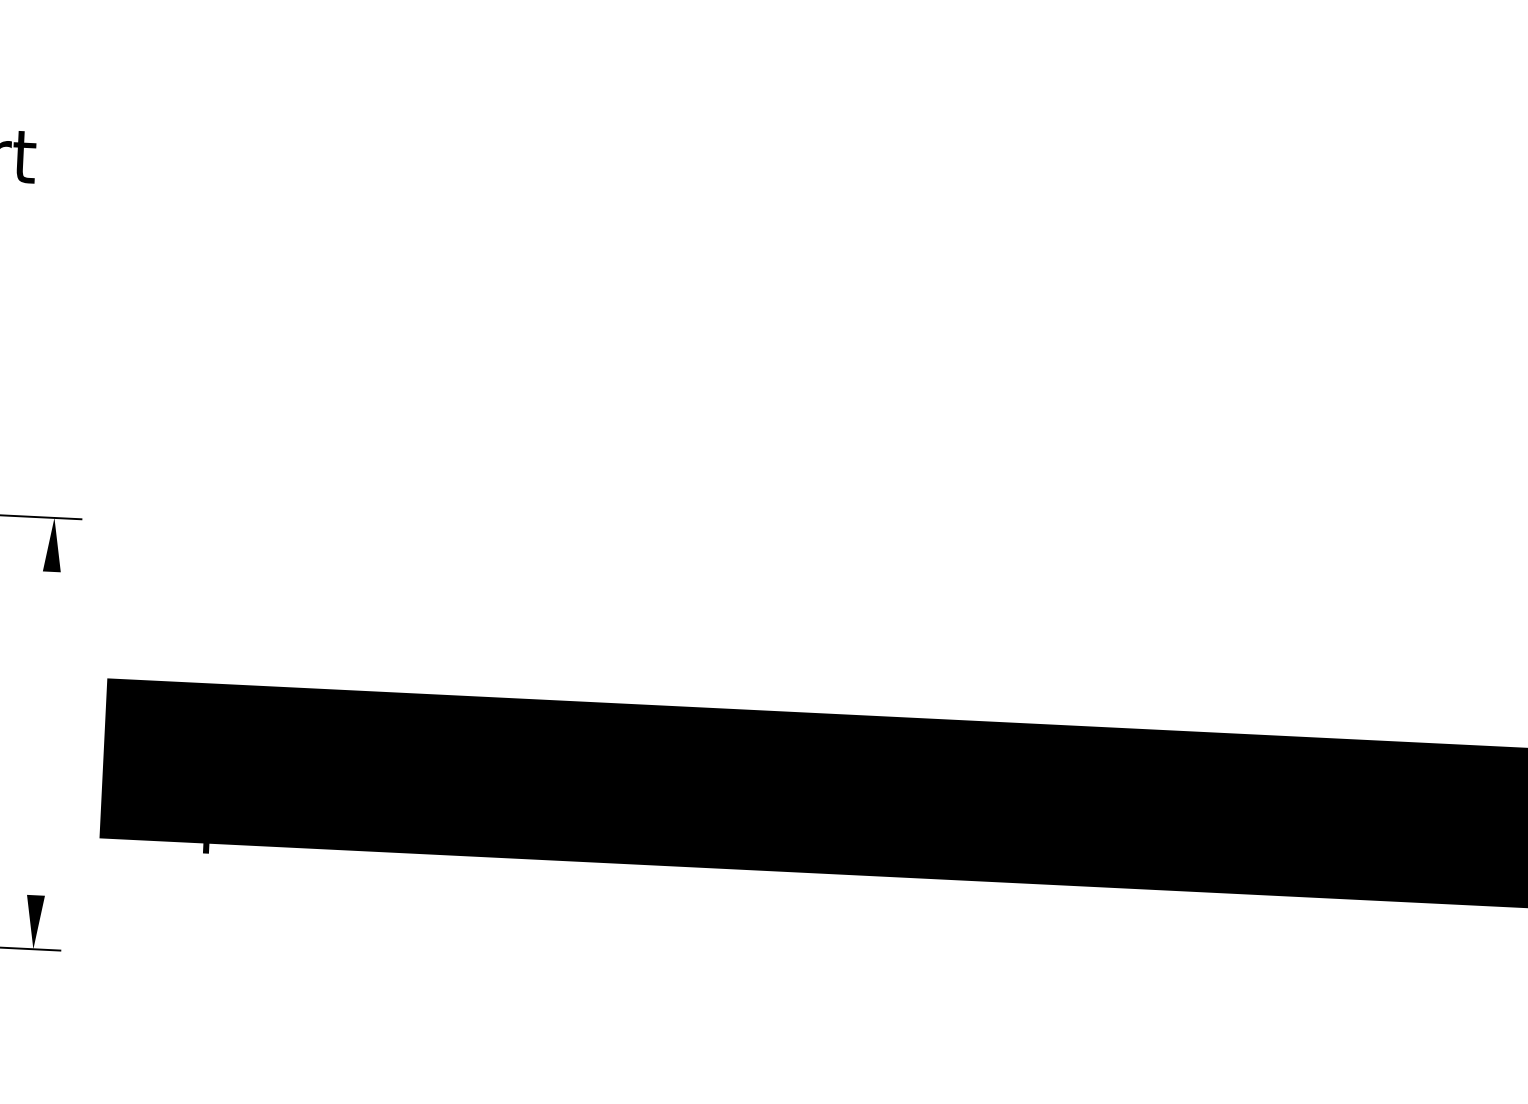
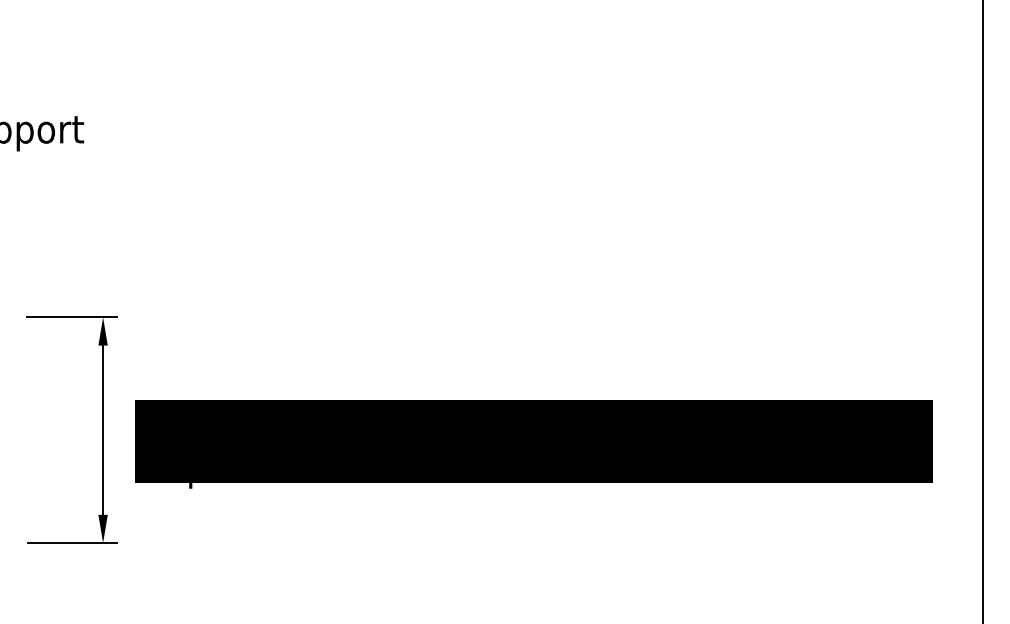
line: (44, 732) -> (103, 429), added

